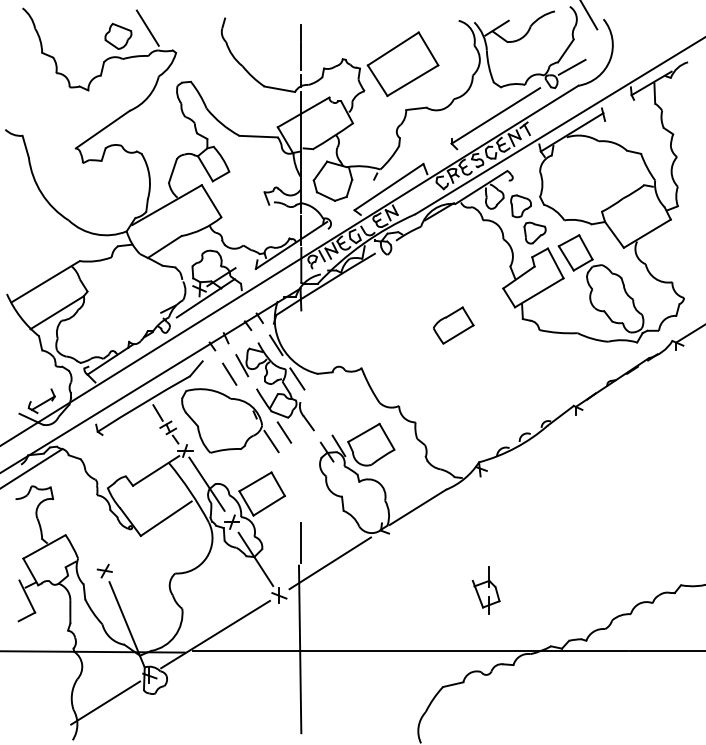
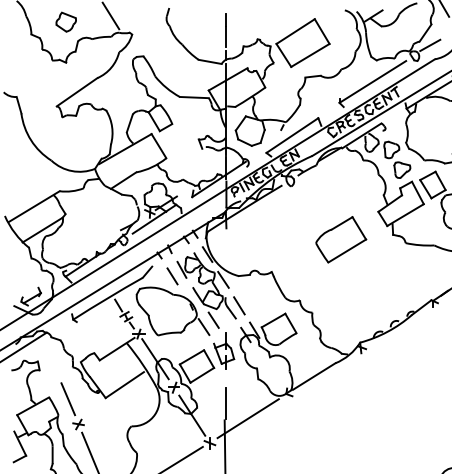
part: (118, 35) -> (66, 21), moved
part: (453, 325) -> (340, 239), size x1.67
line: (318, 413) -> (239, 305), added
line: (91, 537) -> (68, 399), added
part: (485, 590) -> (223, 351), moved

